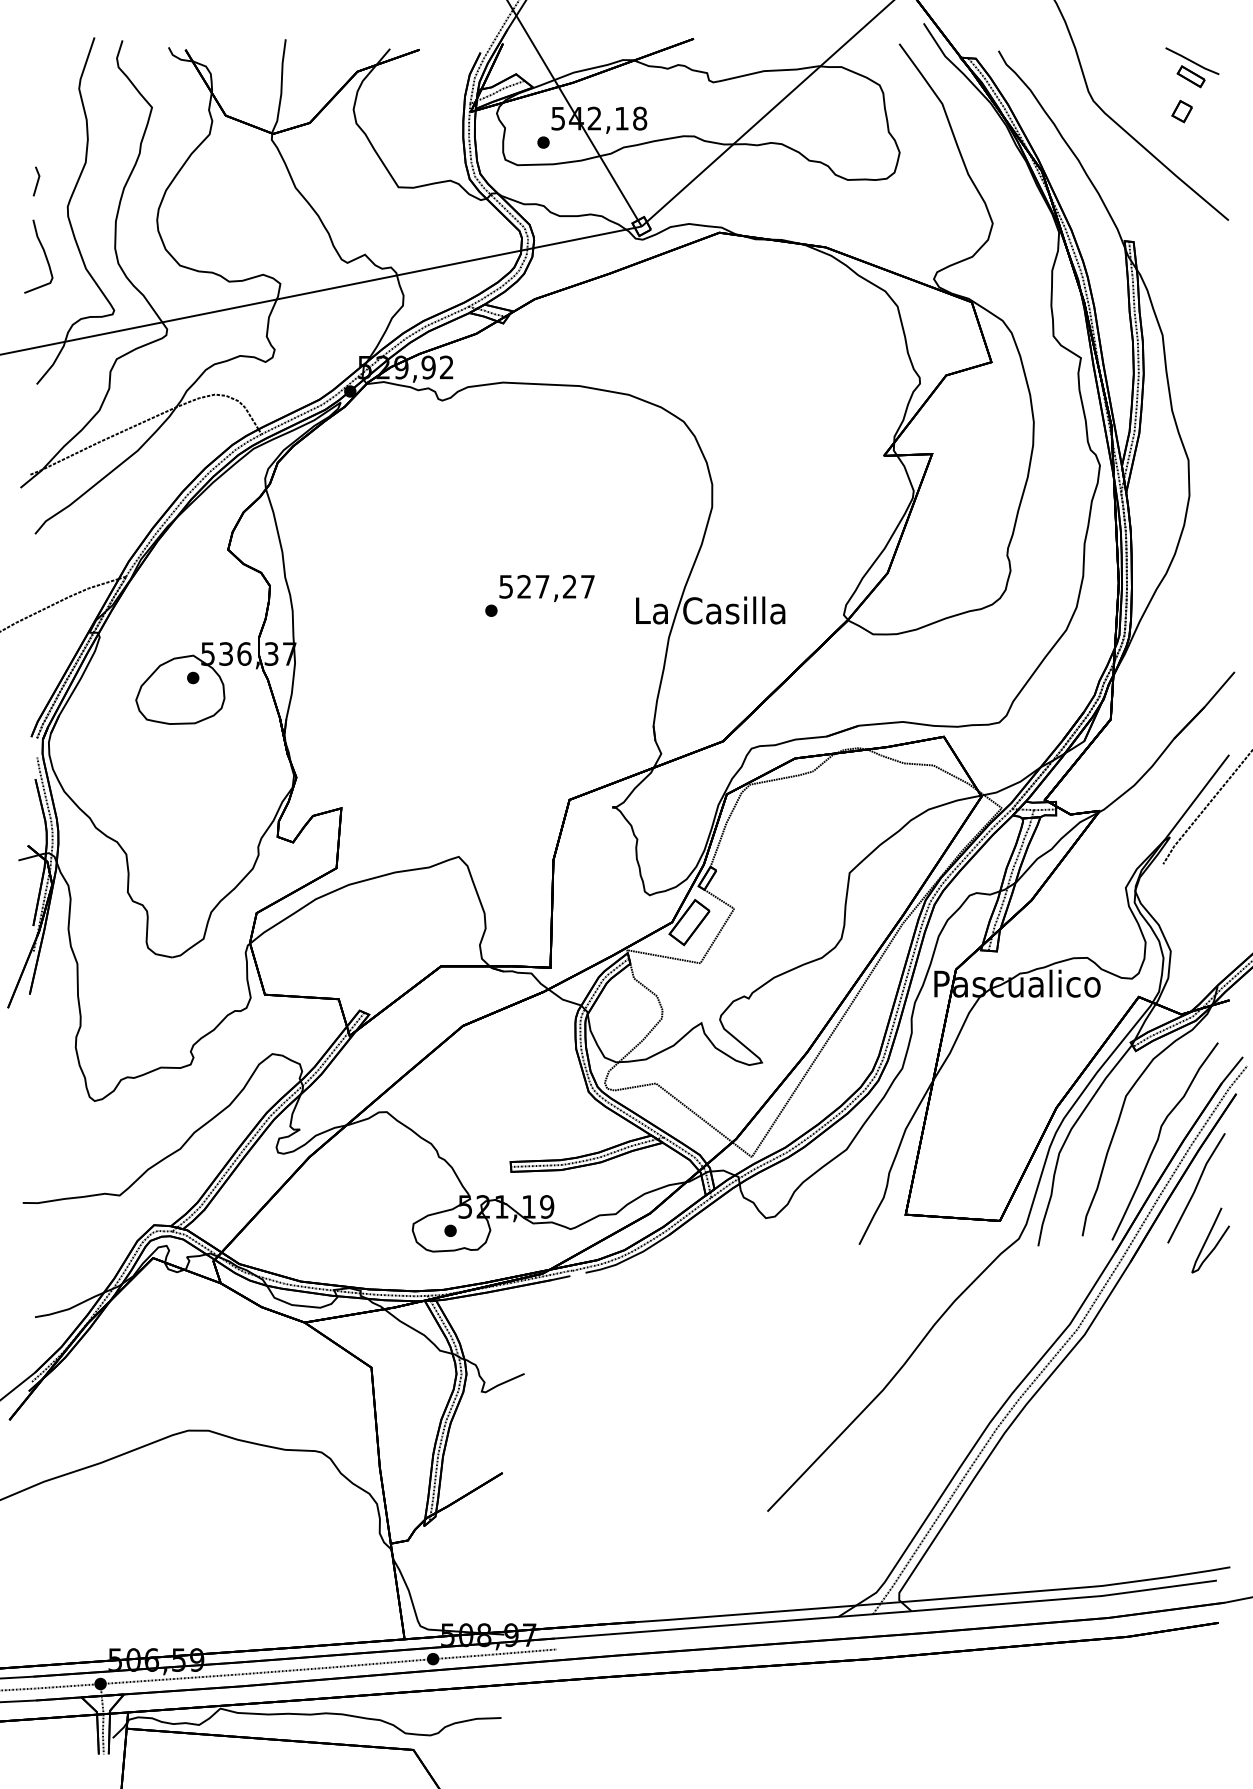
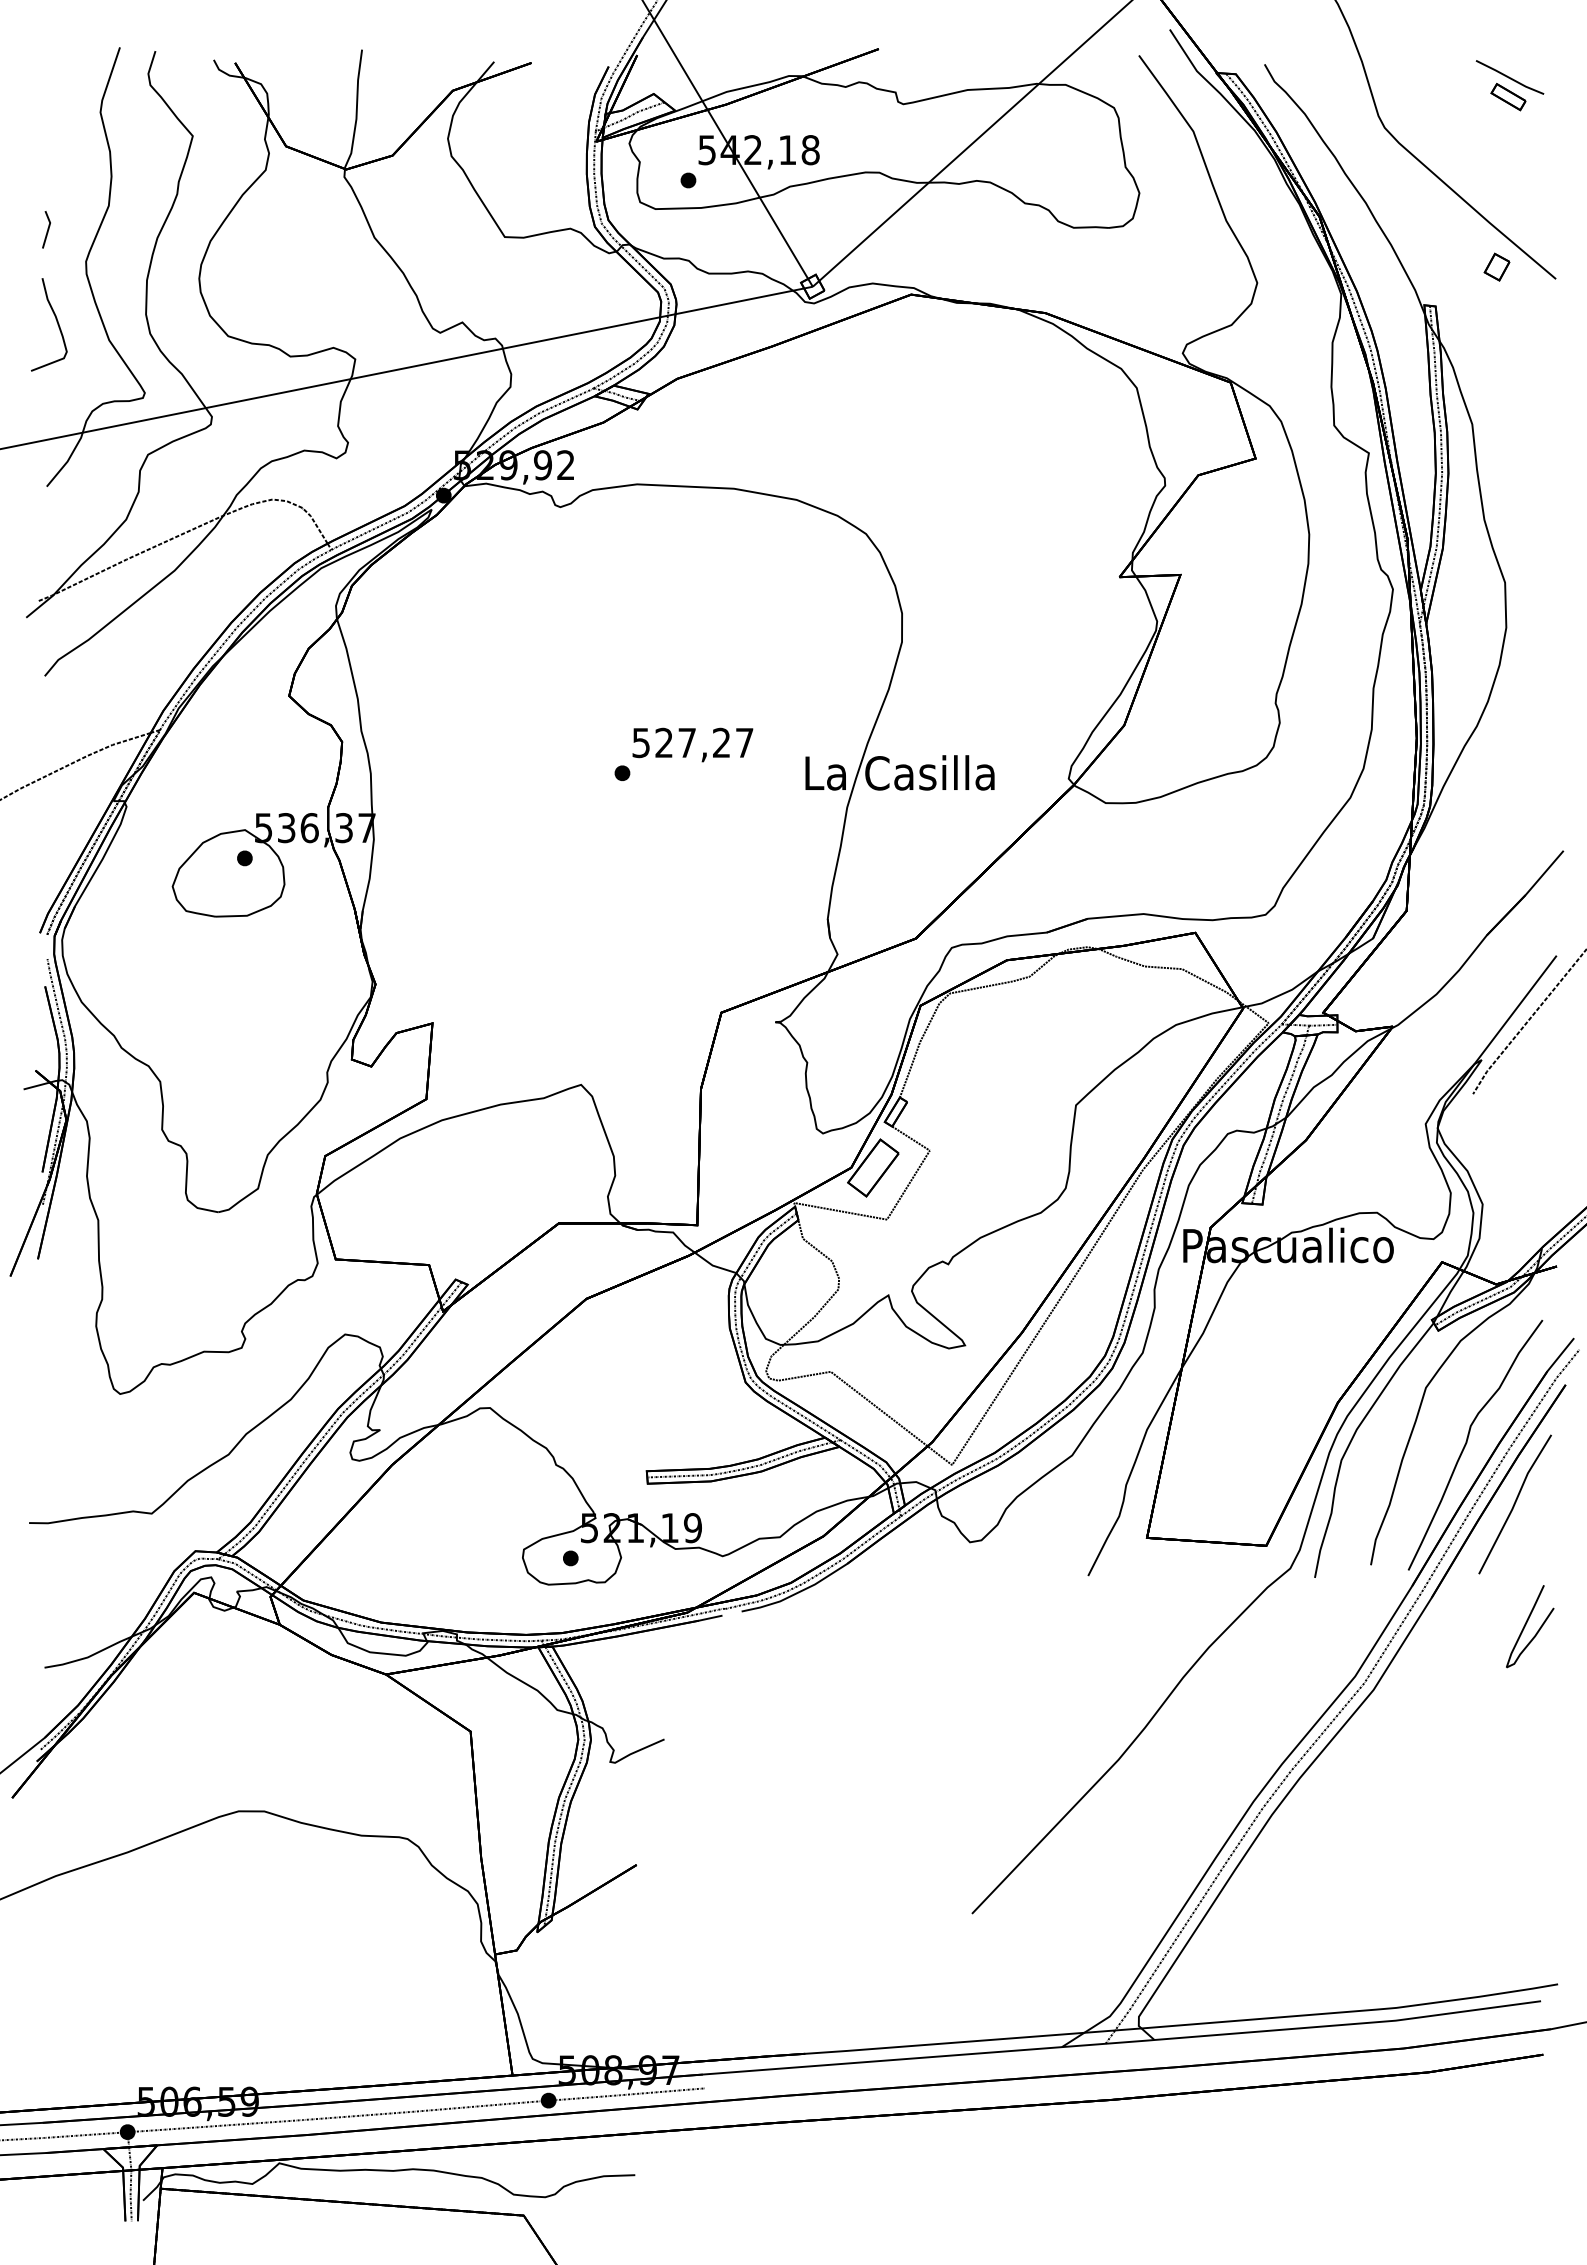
part: (1181, 111) -> (1496, 266), moved
part: (1210, 1240) -> (1530, 1626), moved

